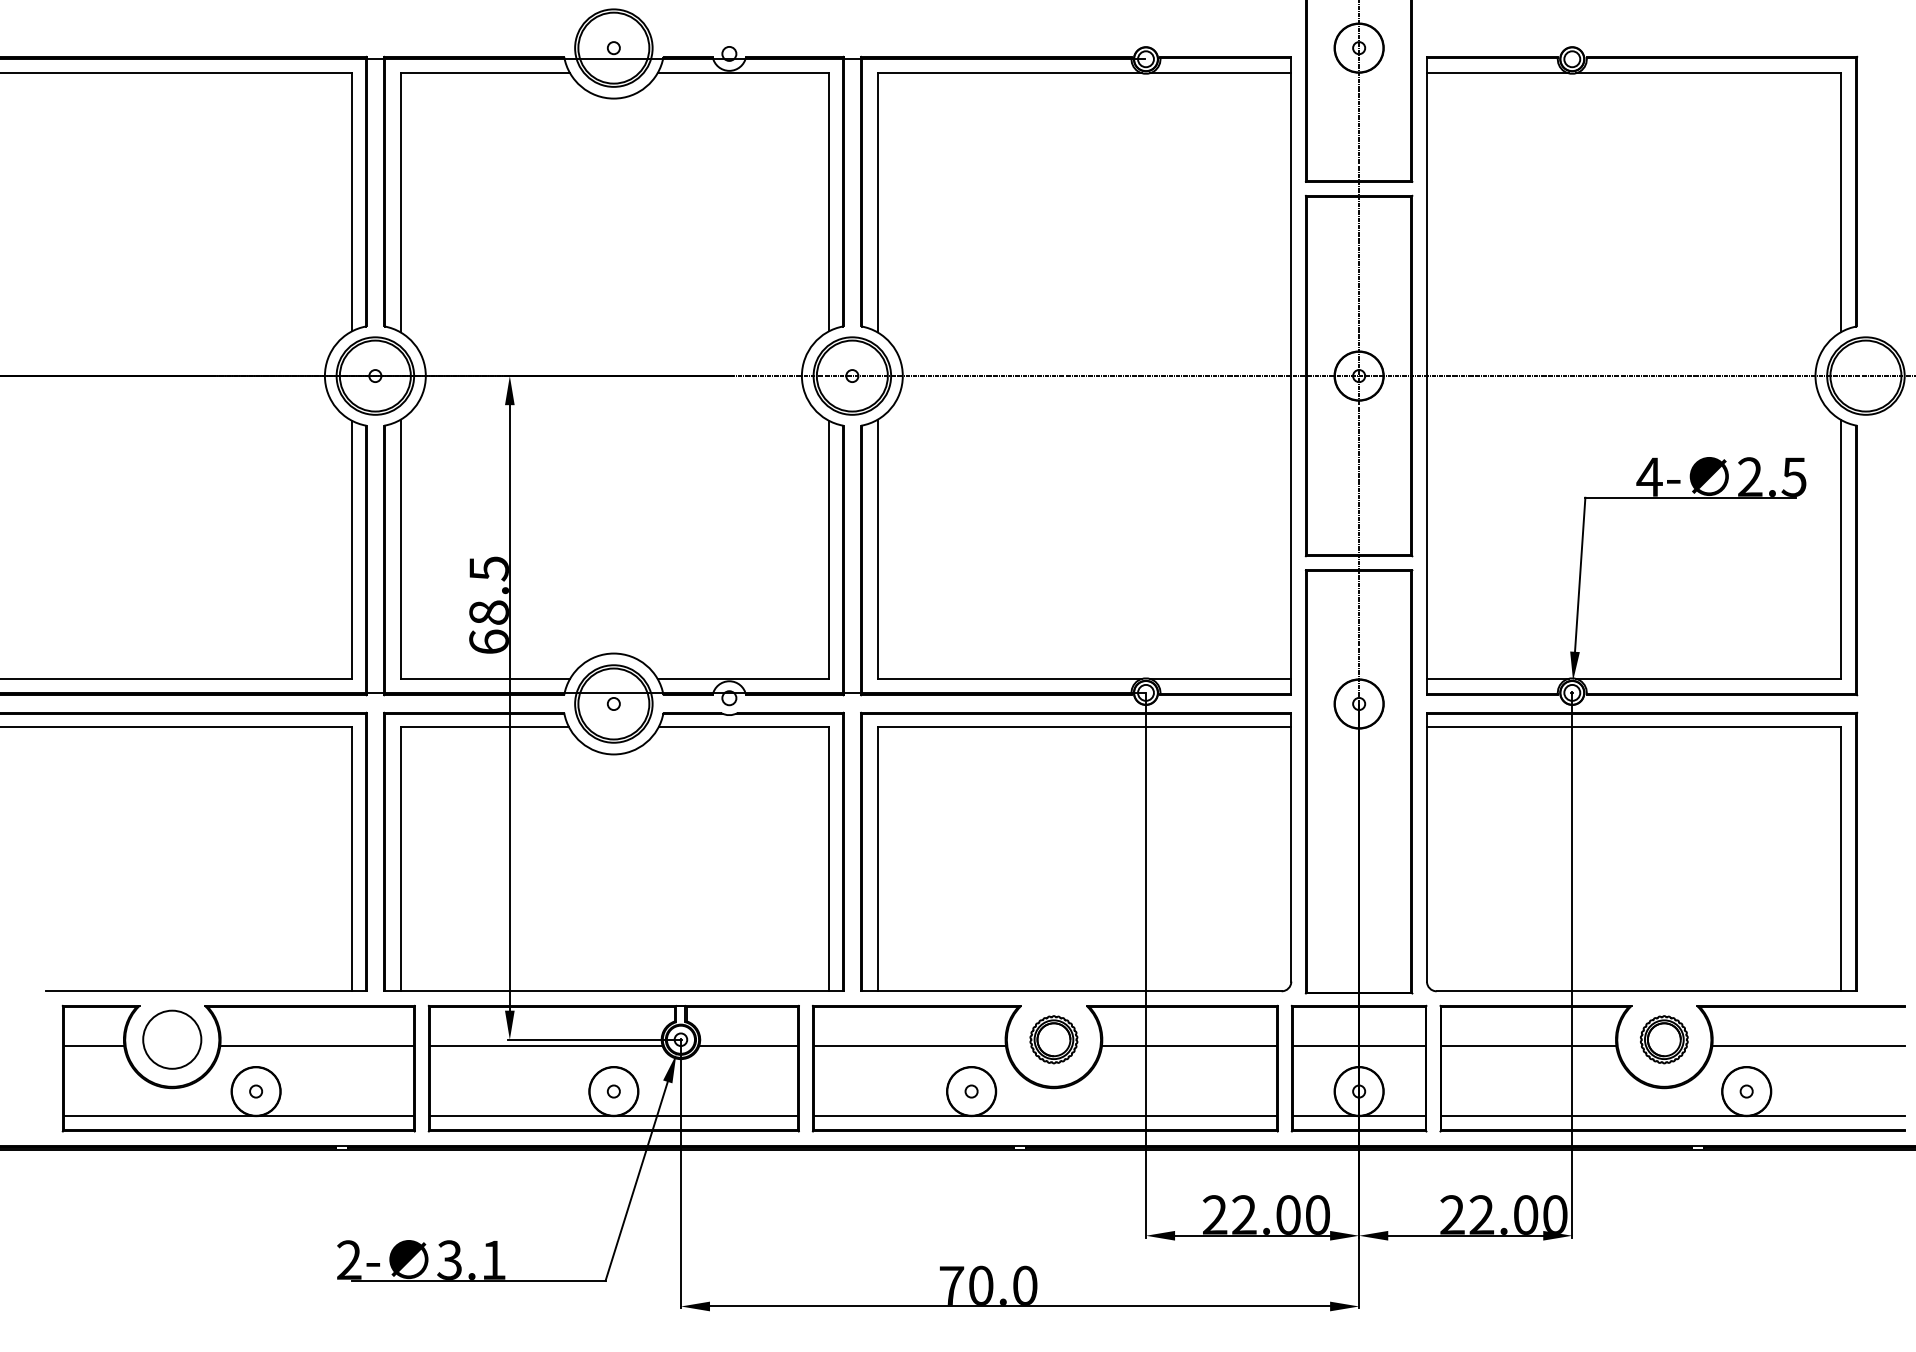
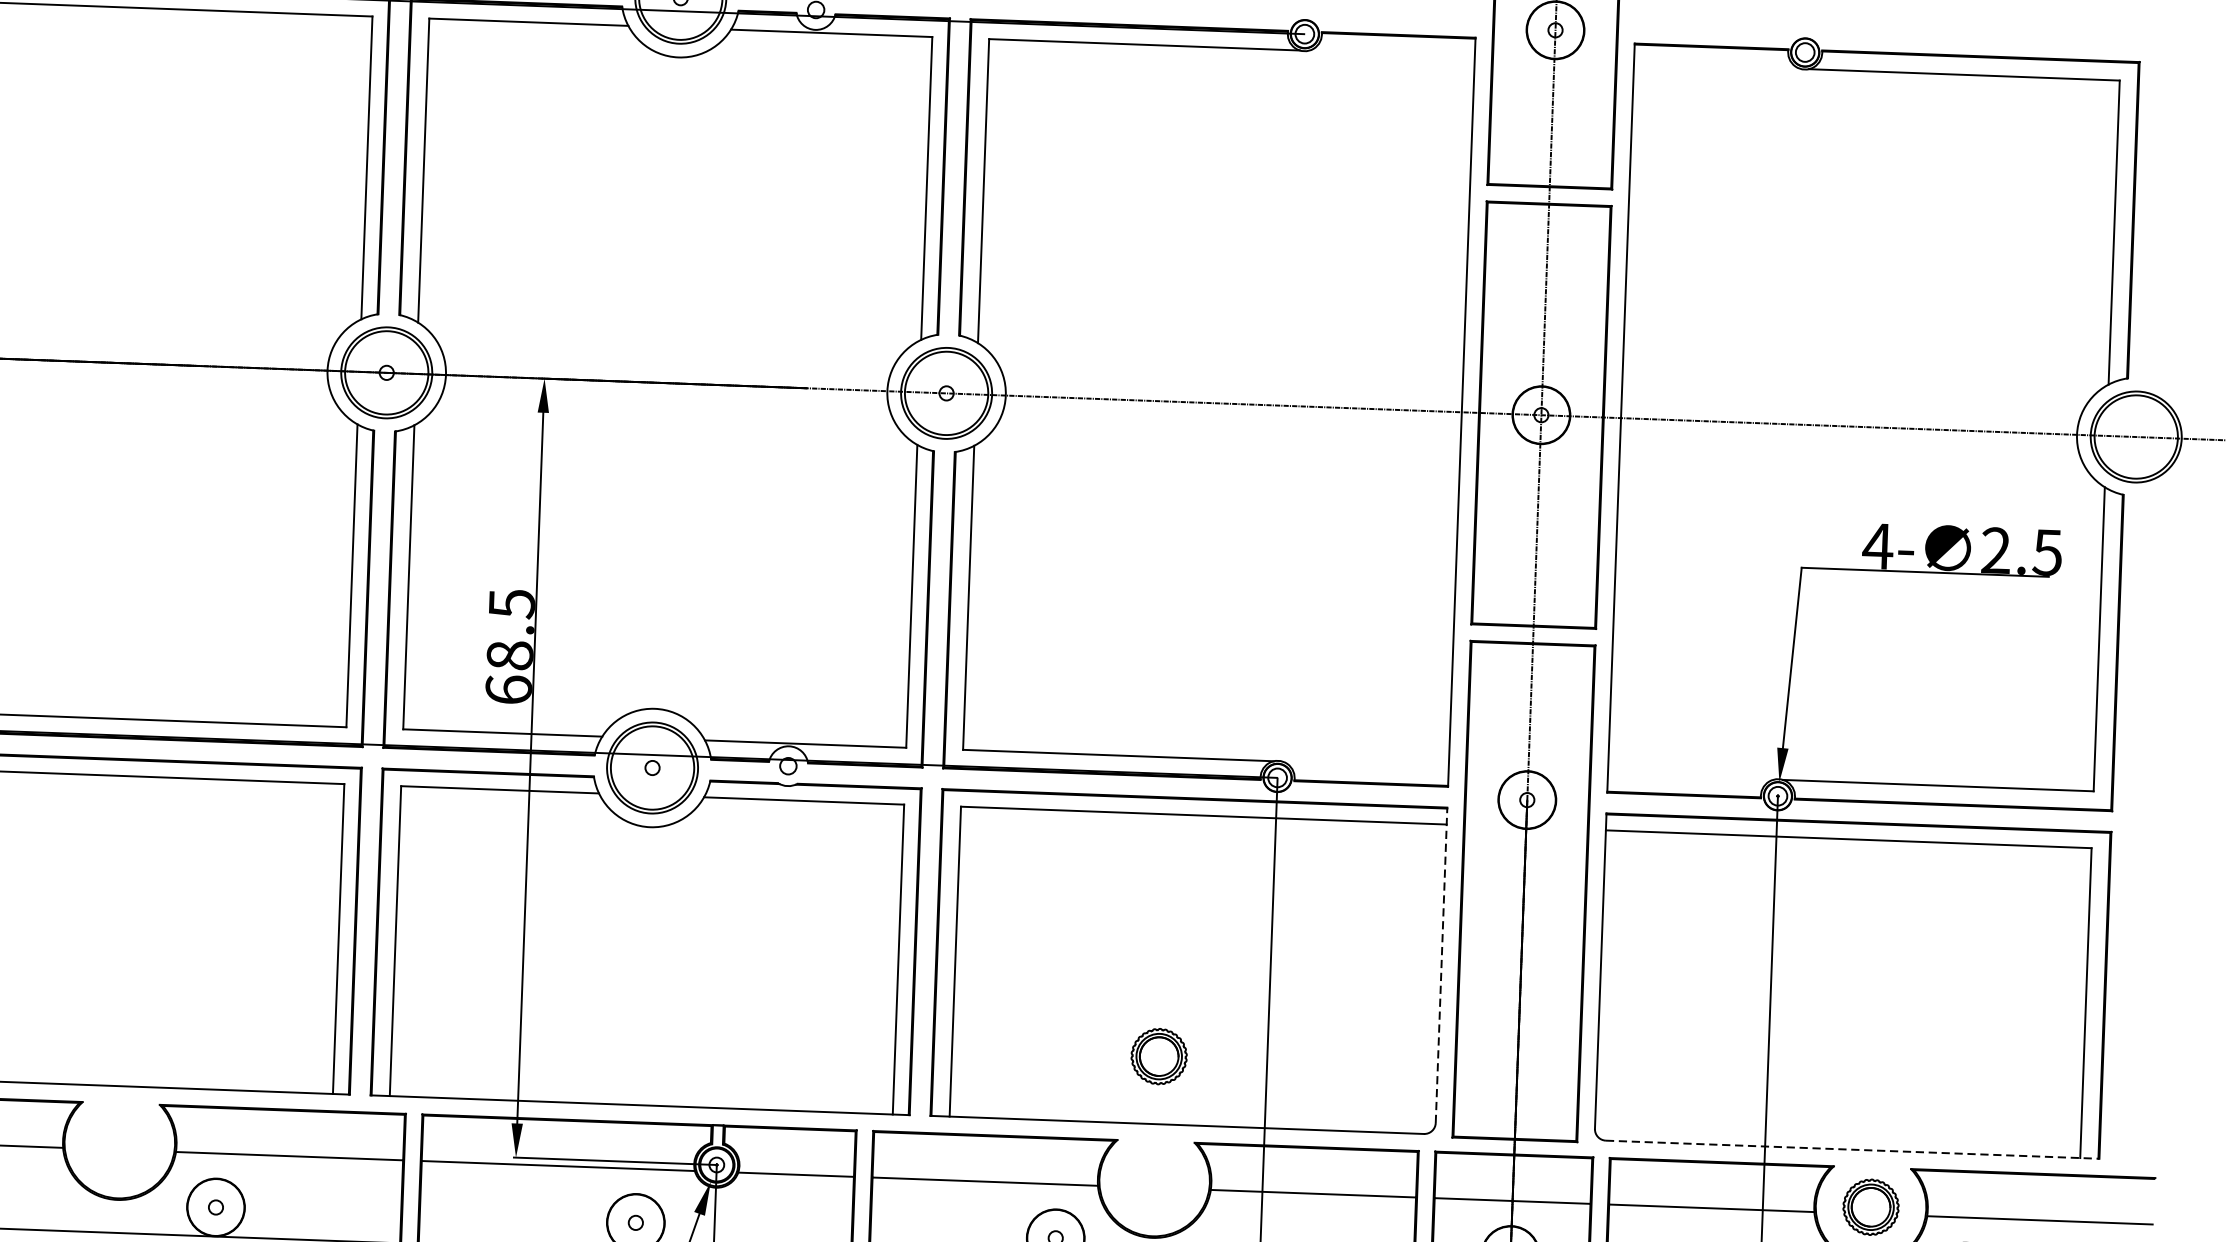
line: (1220, 73) -> (1391, 54), removed
line: (1497, 73) -> (1716, 66), removed
line: (1220, 678) -> (1365, 764), removed
line: (1497, 678) -> (1690, 776), removed
line: (1291, 846) -> (1441, 964), solid -> dashed
line: (1647, 991) -> (1853, 1149), solid -> dashed
circle: (172, 1039) -> (120, 1142), removed
part: (1053, 1039) -> (1158, 1056), moved

